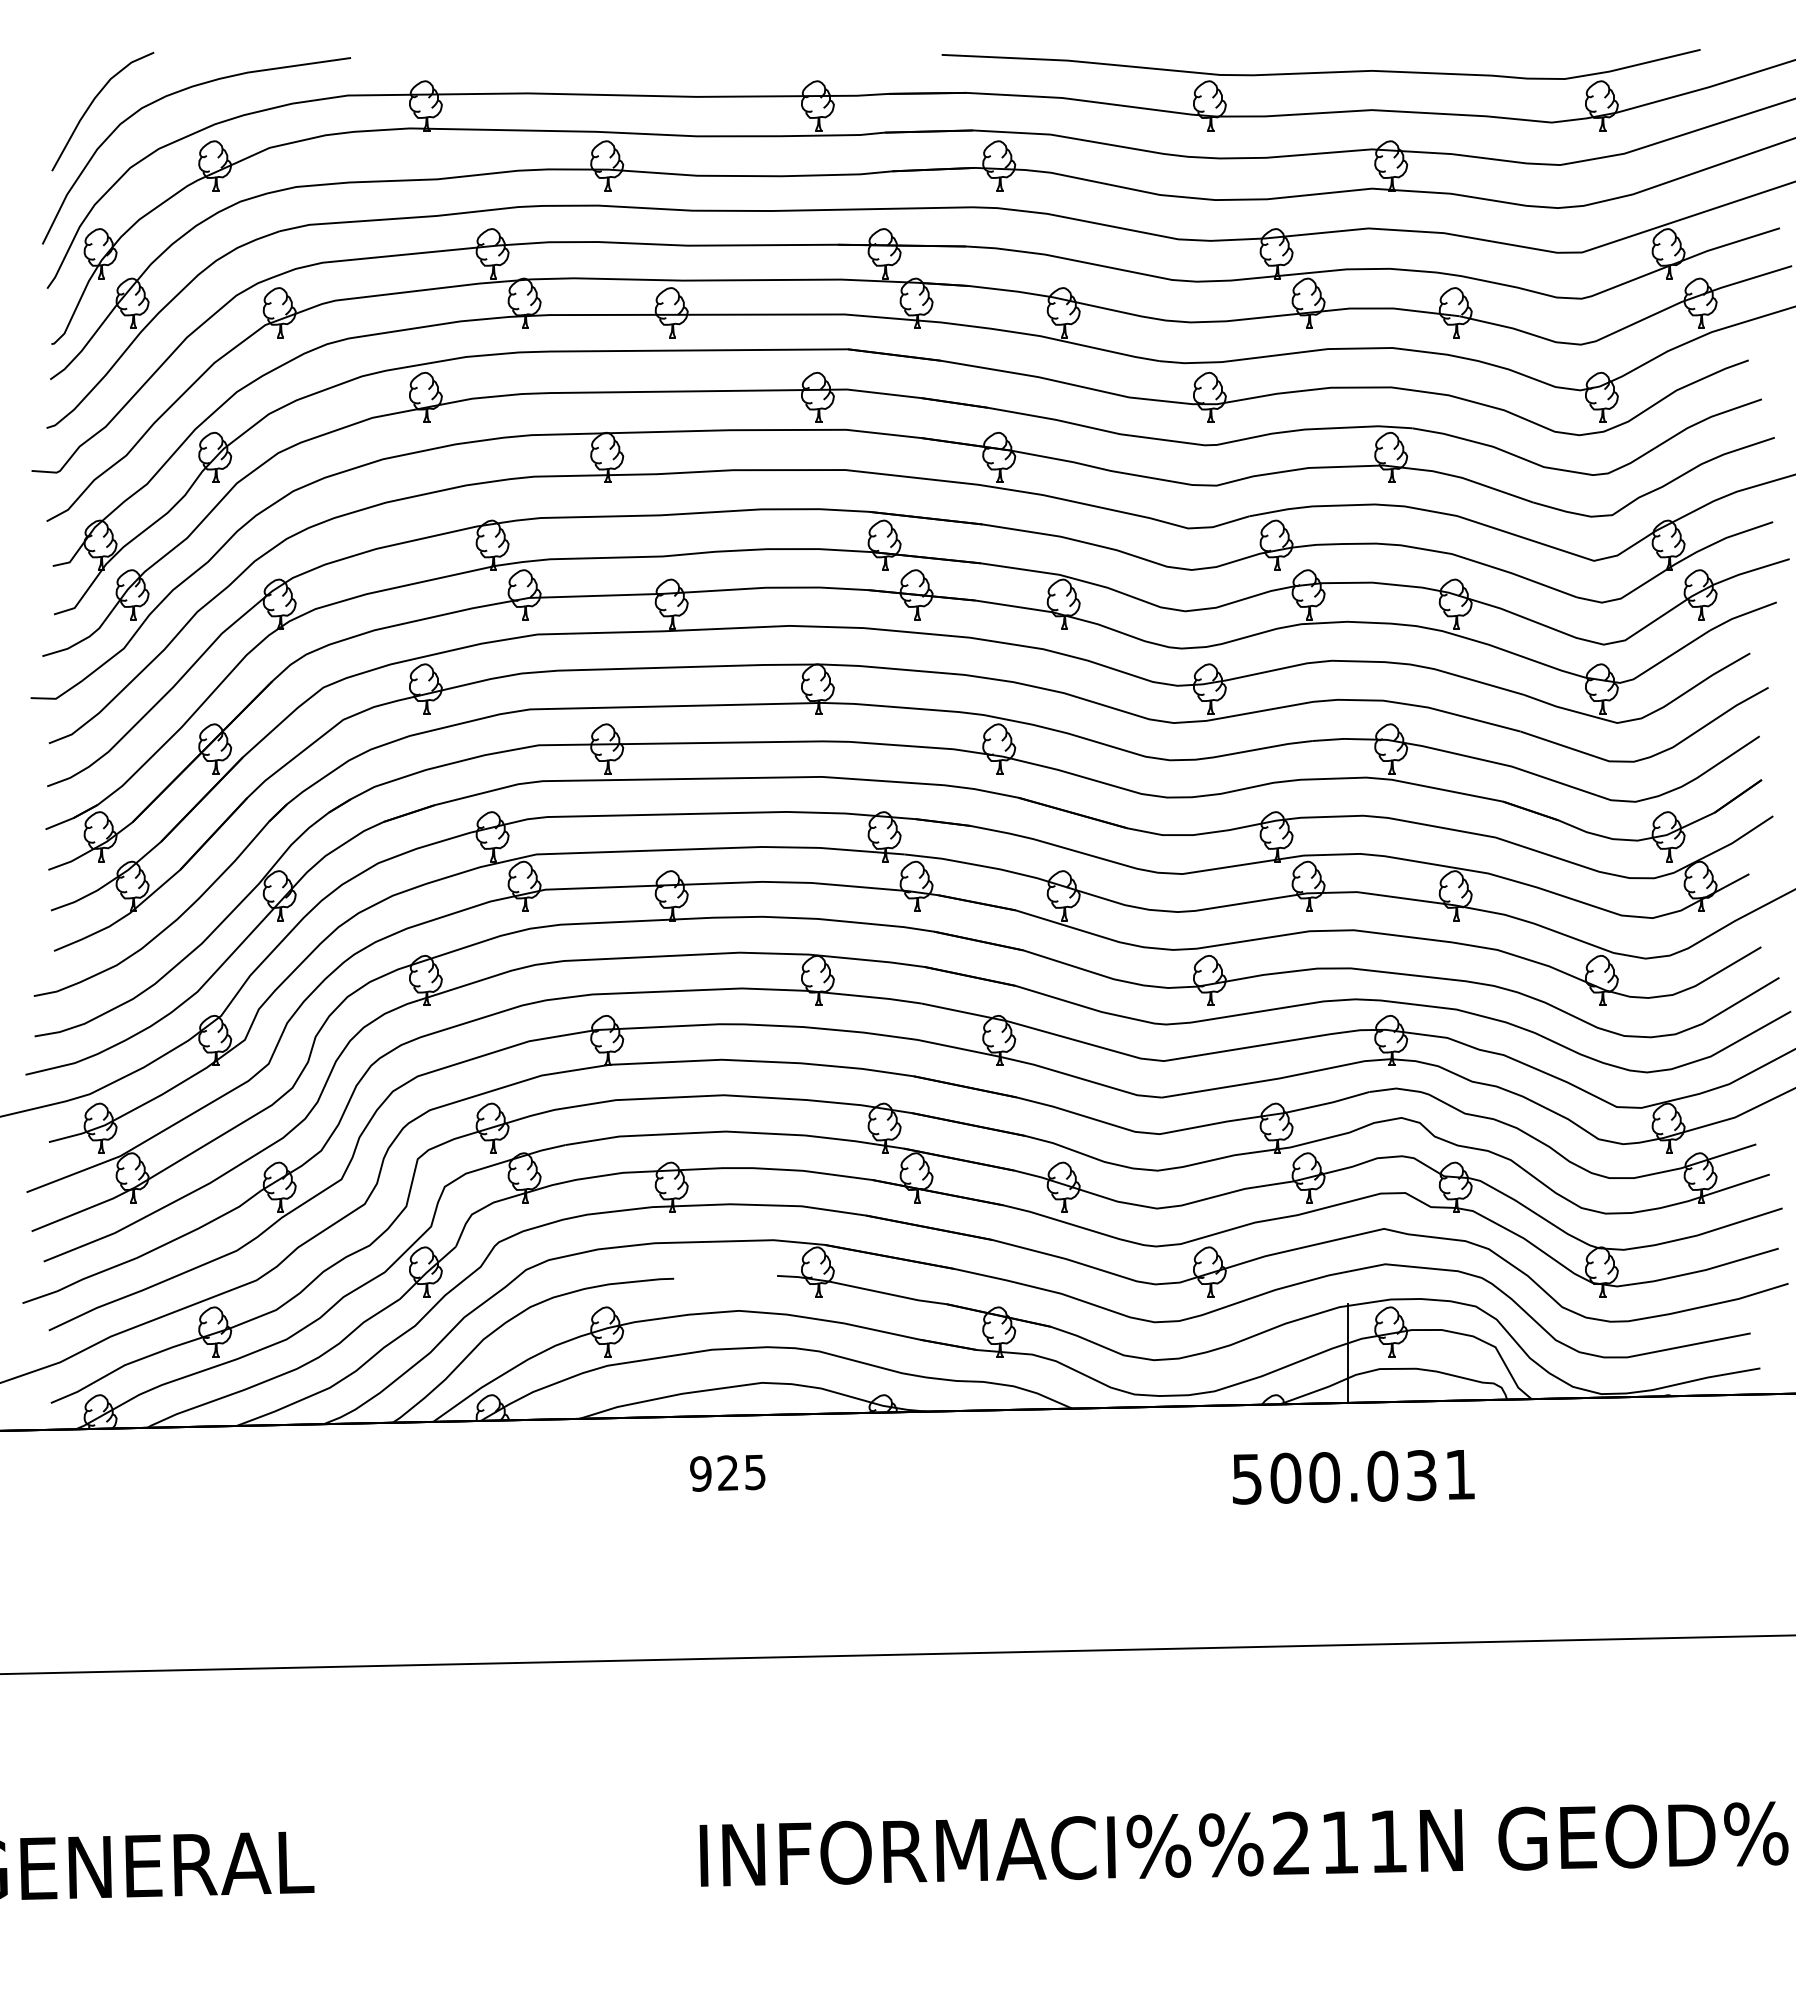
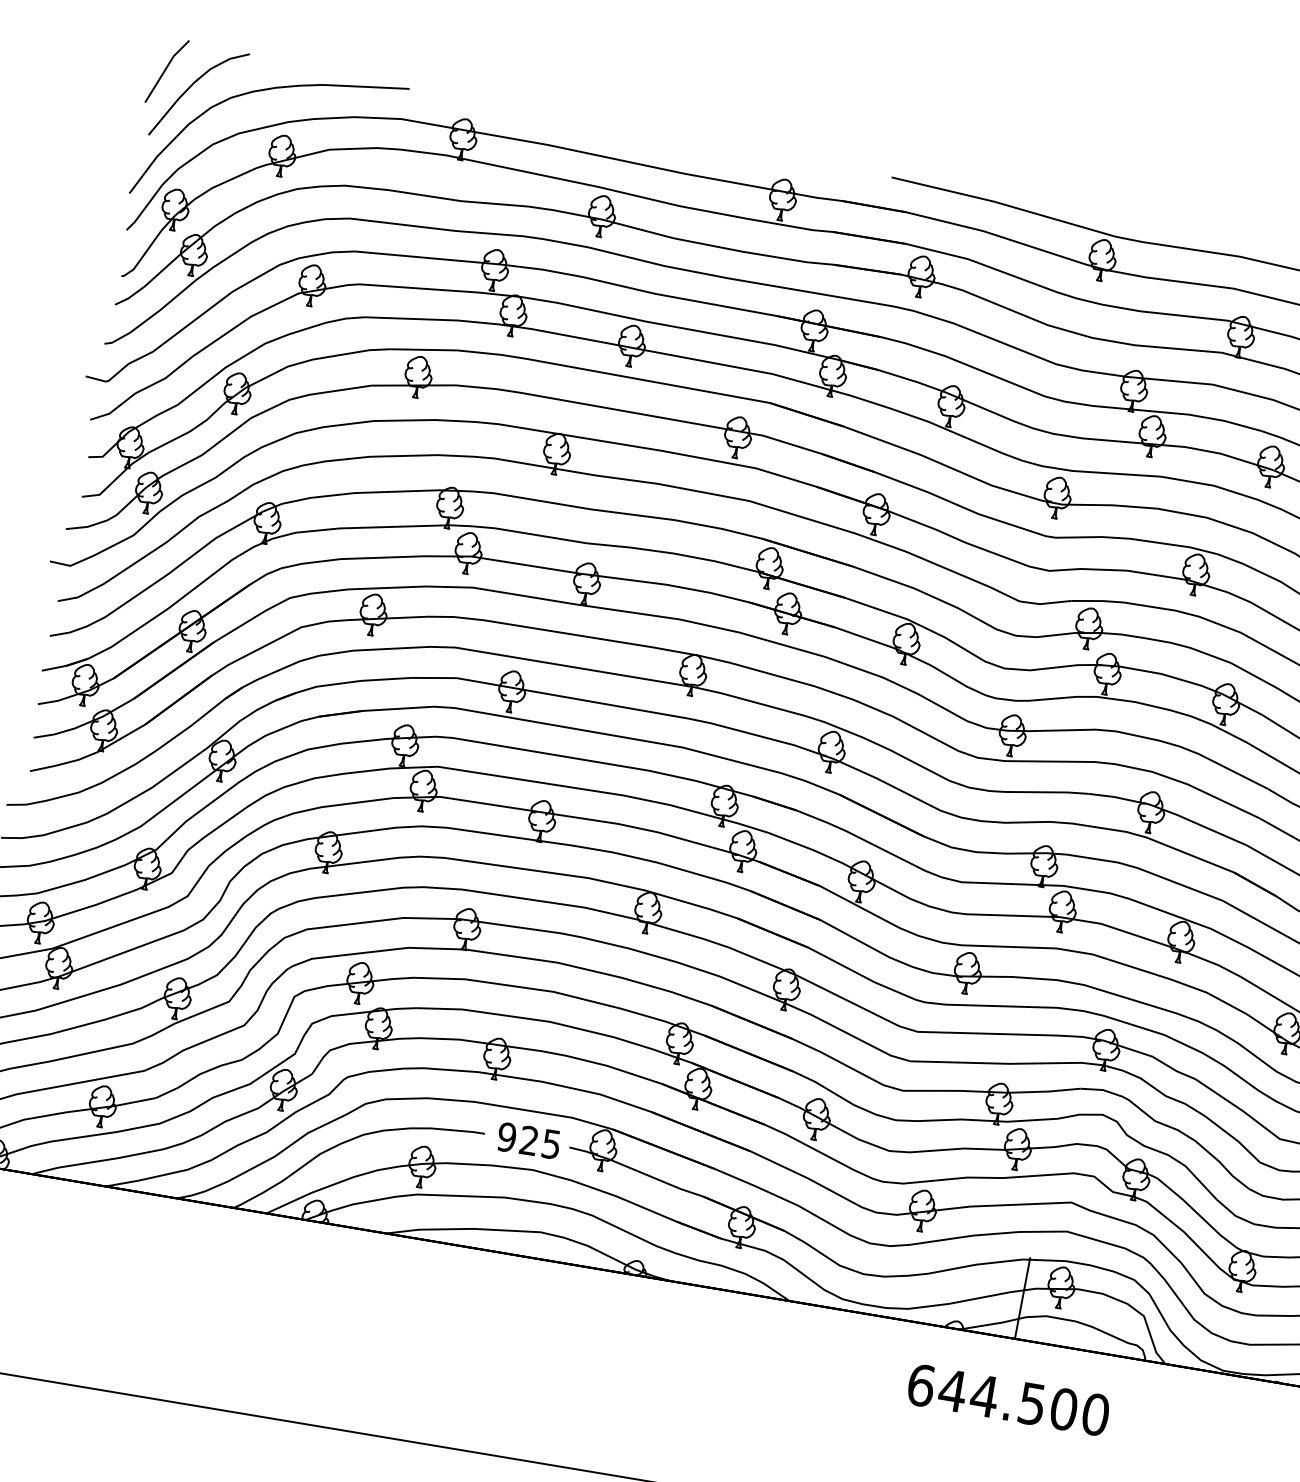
line: (58, 90) -> (166, 70), added
text: (727, 1472) -> (528, 1140), moved
text: (1353, 1476) -> (1008, 1399), 500.031 -> 644.500

